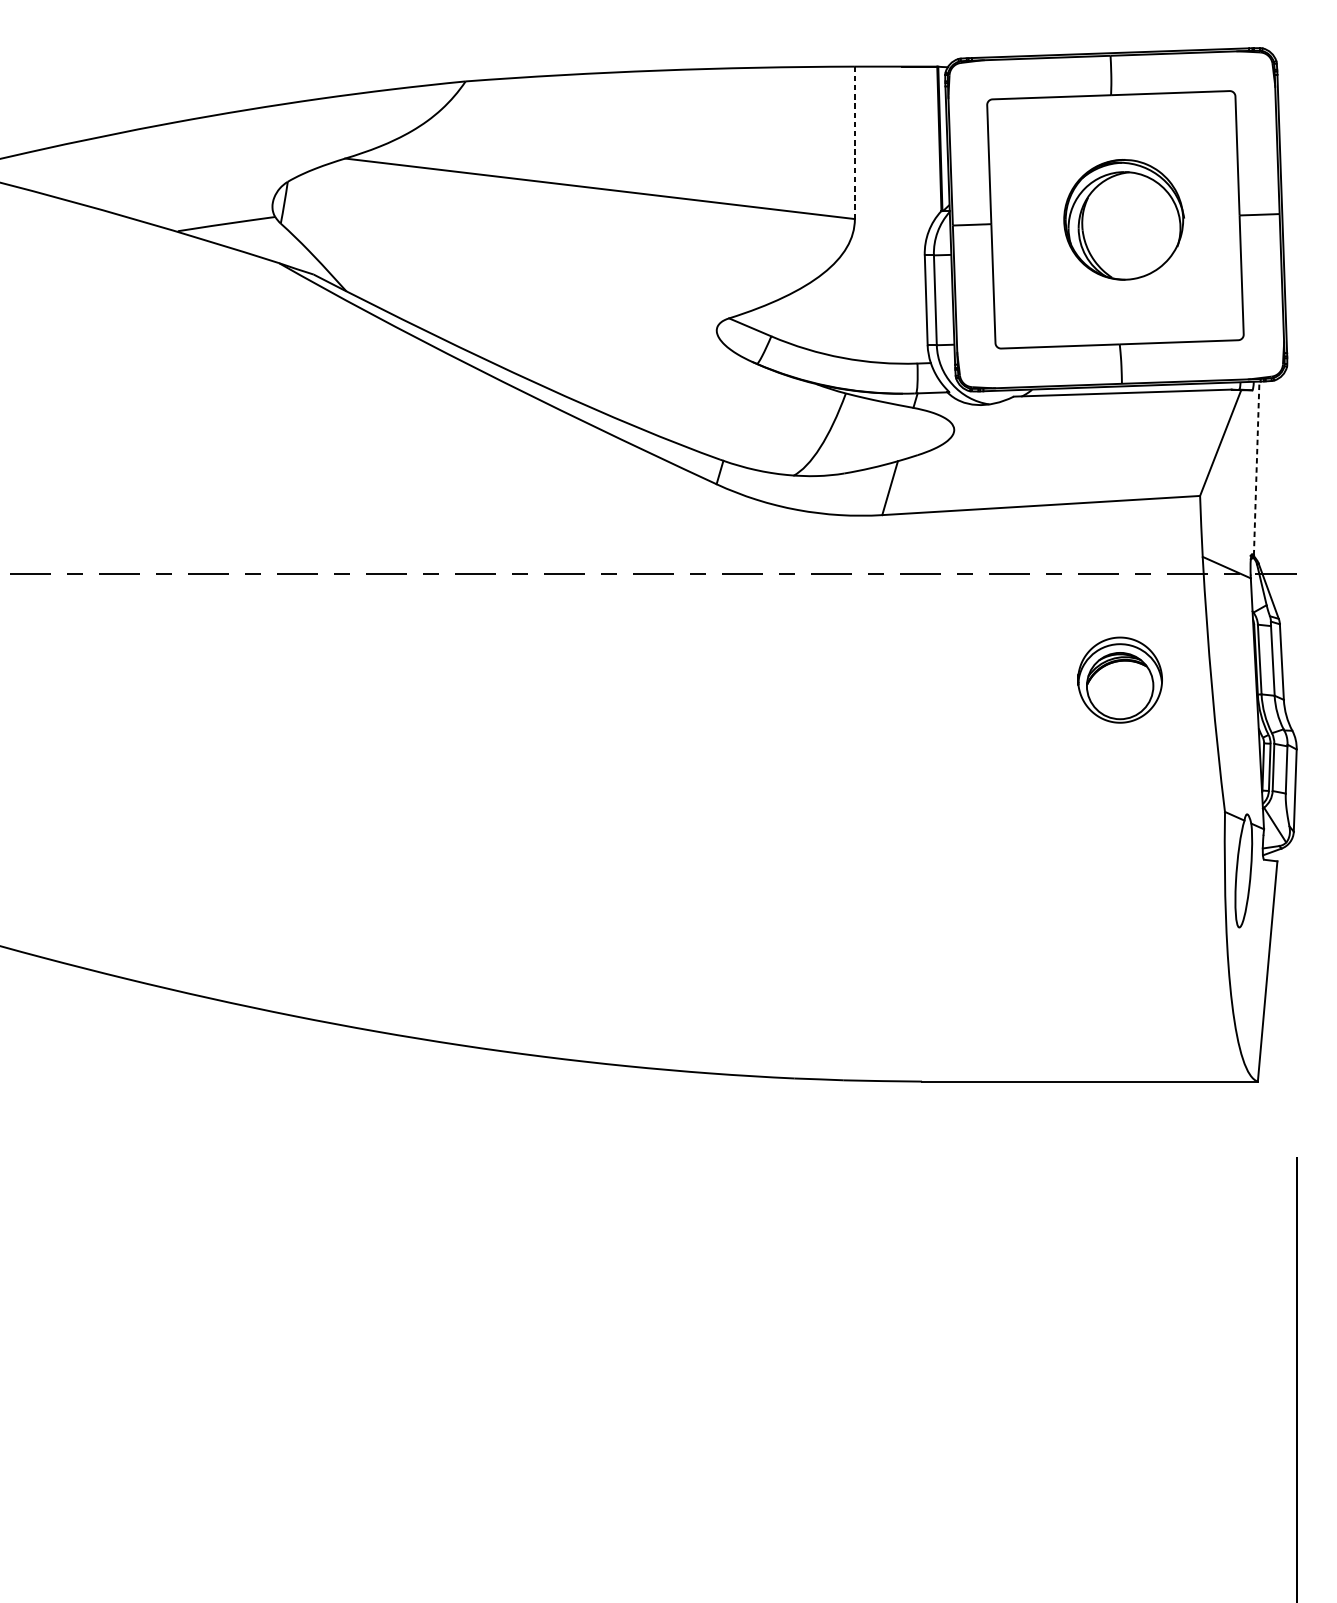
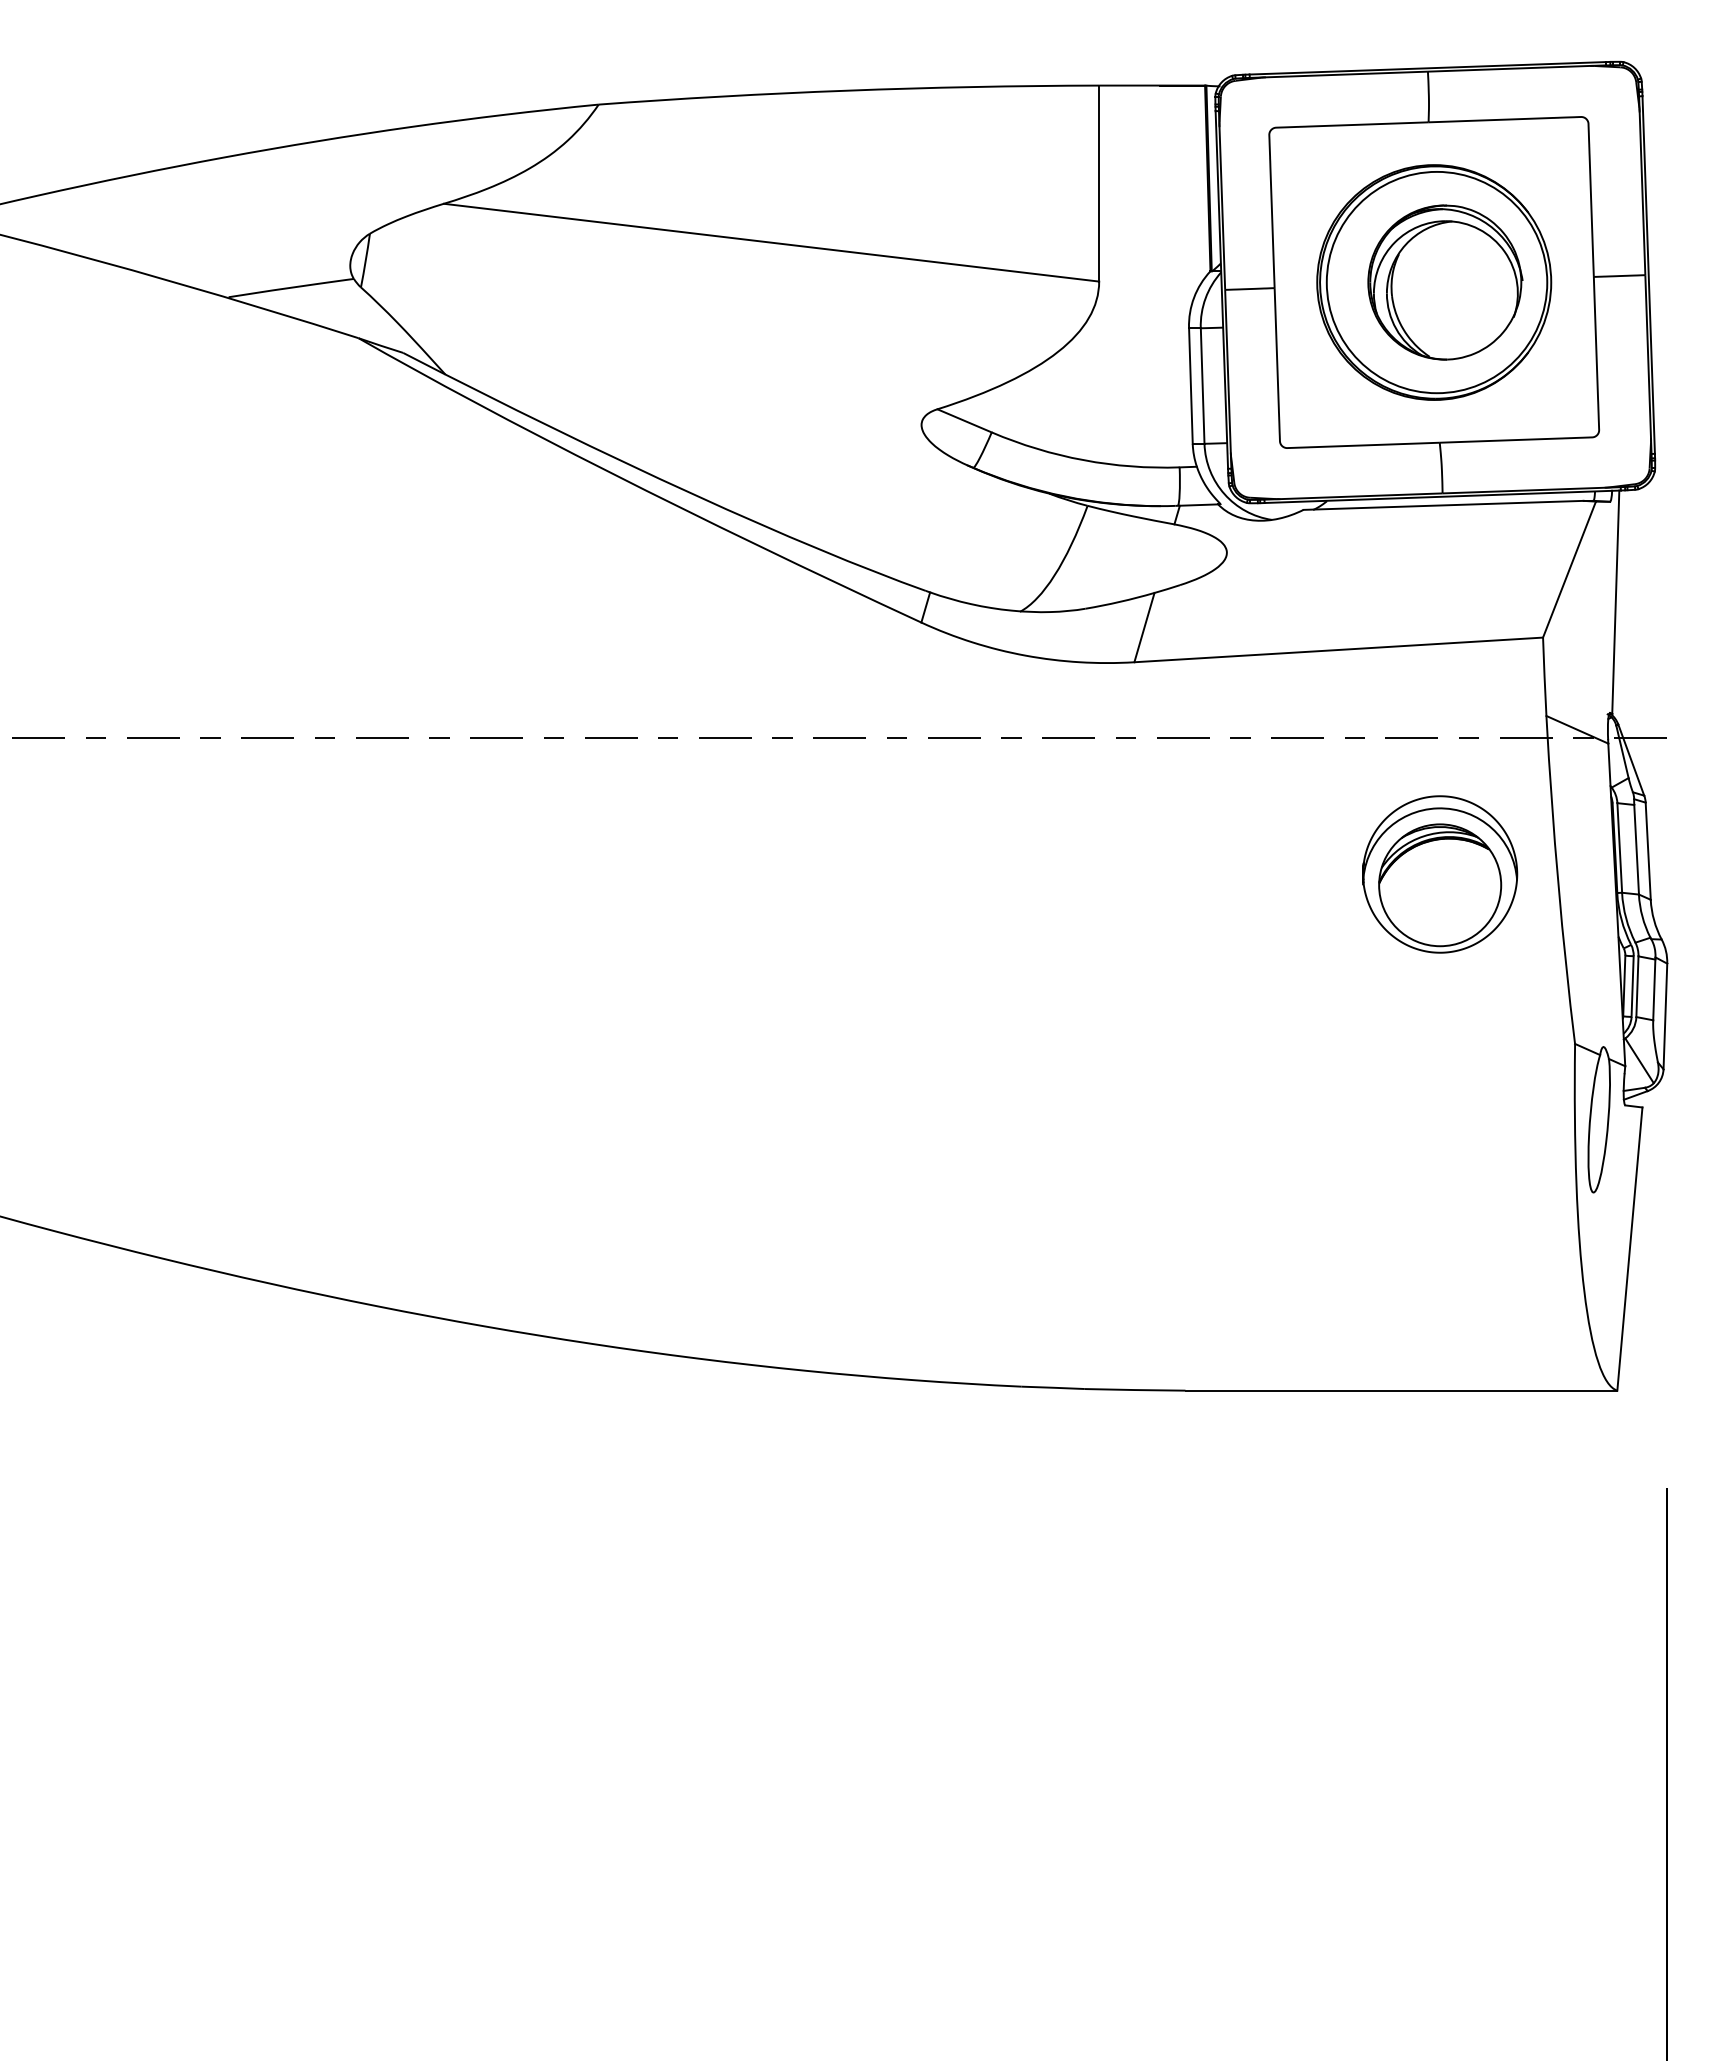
line: (855, 142) -> (1099, 183), dashed -> solid
part: (1115, 219) -> (1434, 282), added
line: (1256, 468) -> (1615, 602), dashed -> solid
part: (1120, 680) -> (1440, 874), size x1.43

